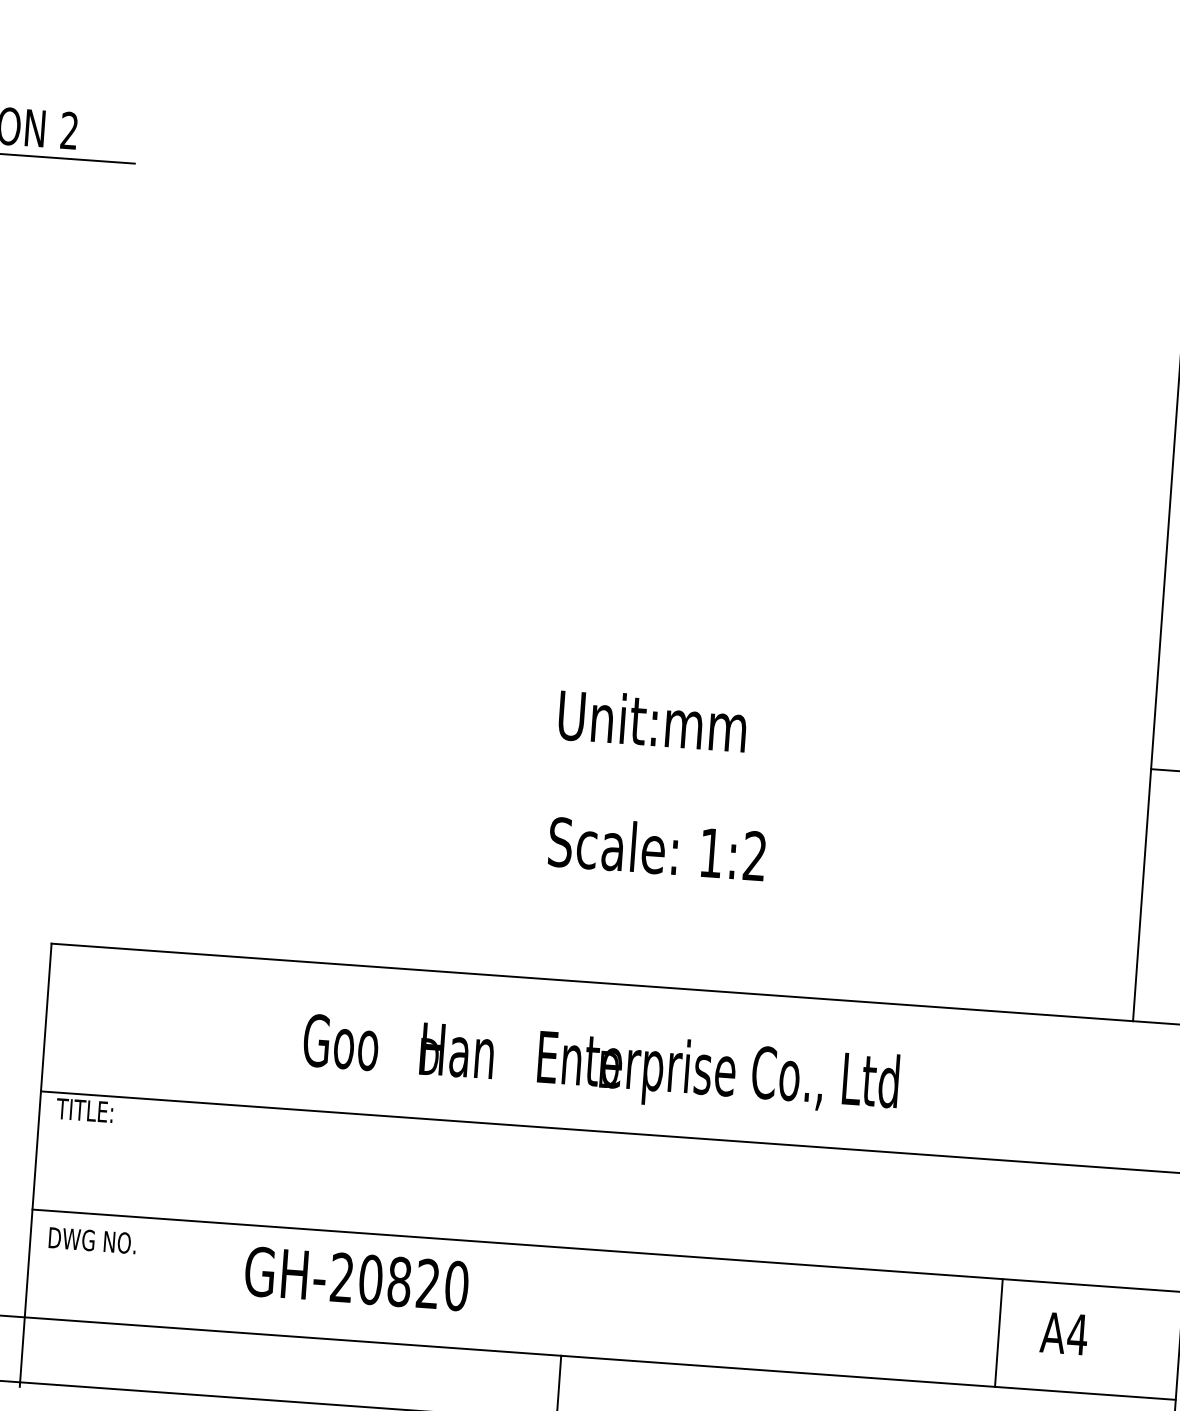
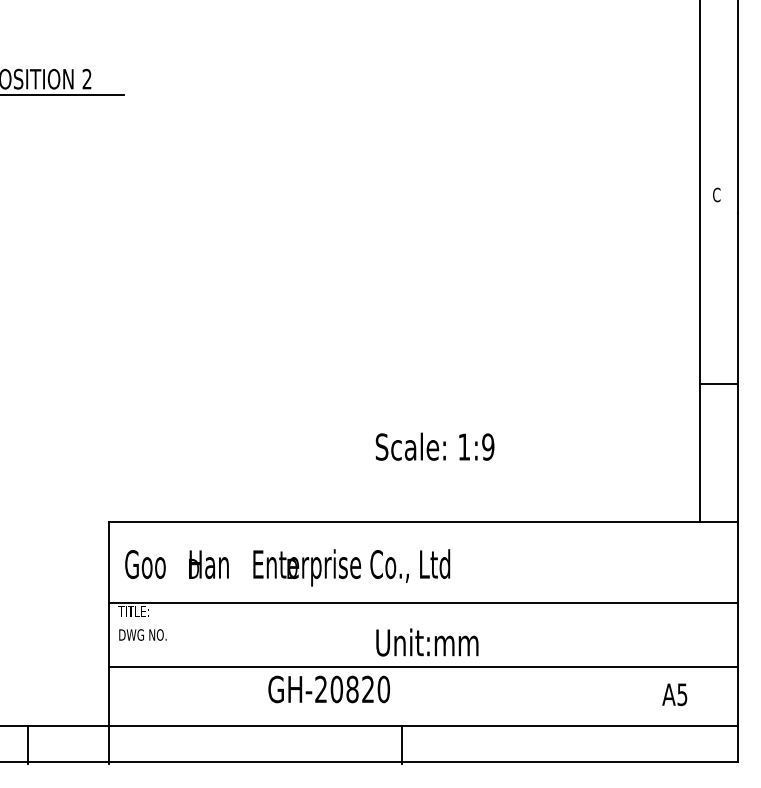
text: (652, 721) -> (427, 642), moved
text: (755, 855) -> (488, 446), 1:2 -> 1:9
text: (600, 1066) -> (287, 567), moved
text: (91, 1239) -> (142, 634), moved
text: (355, 1278) -> (328, 689), moved
line: (998, 1332) -> (639, 696), removed
text: (1077, 1334) -> (682, 694), A4 -> A5

